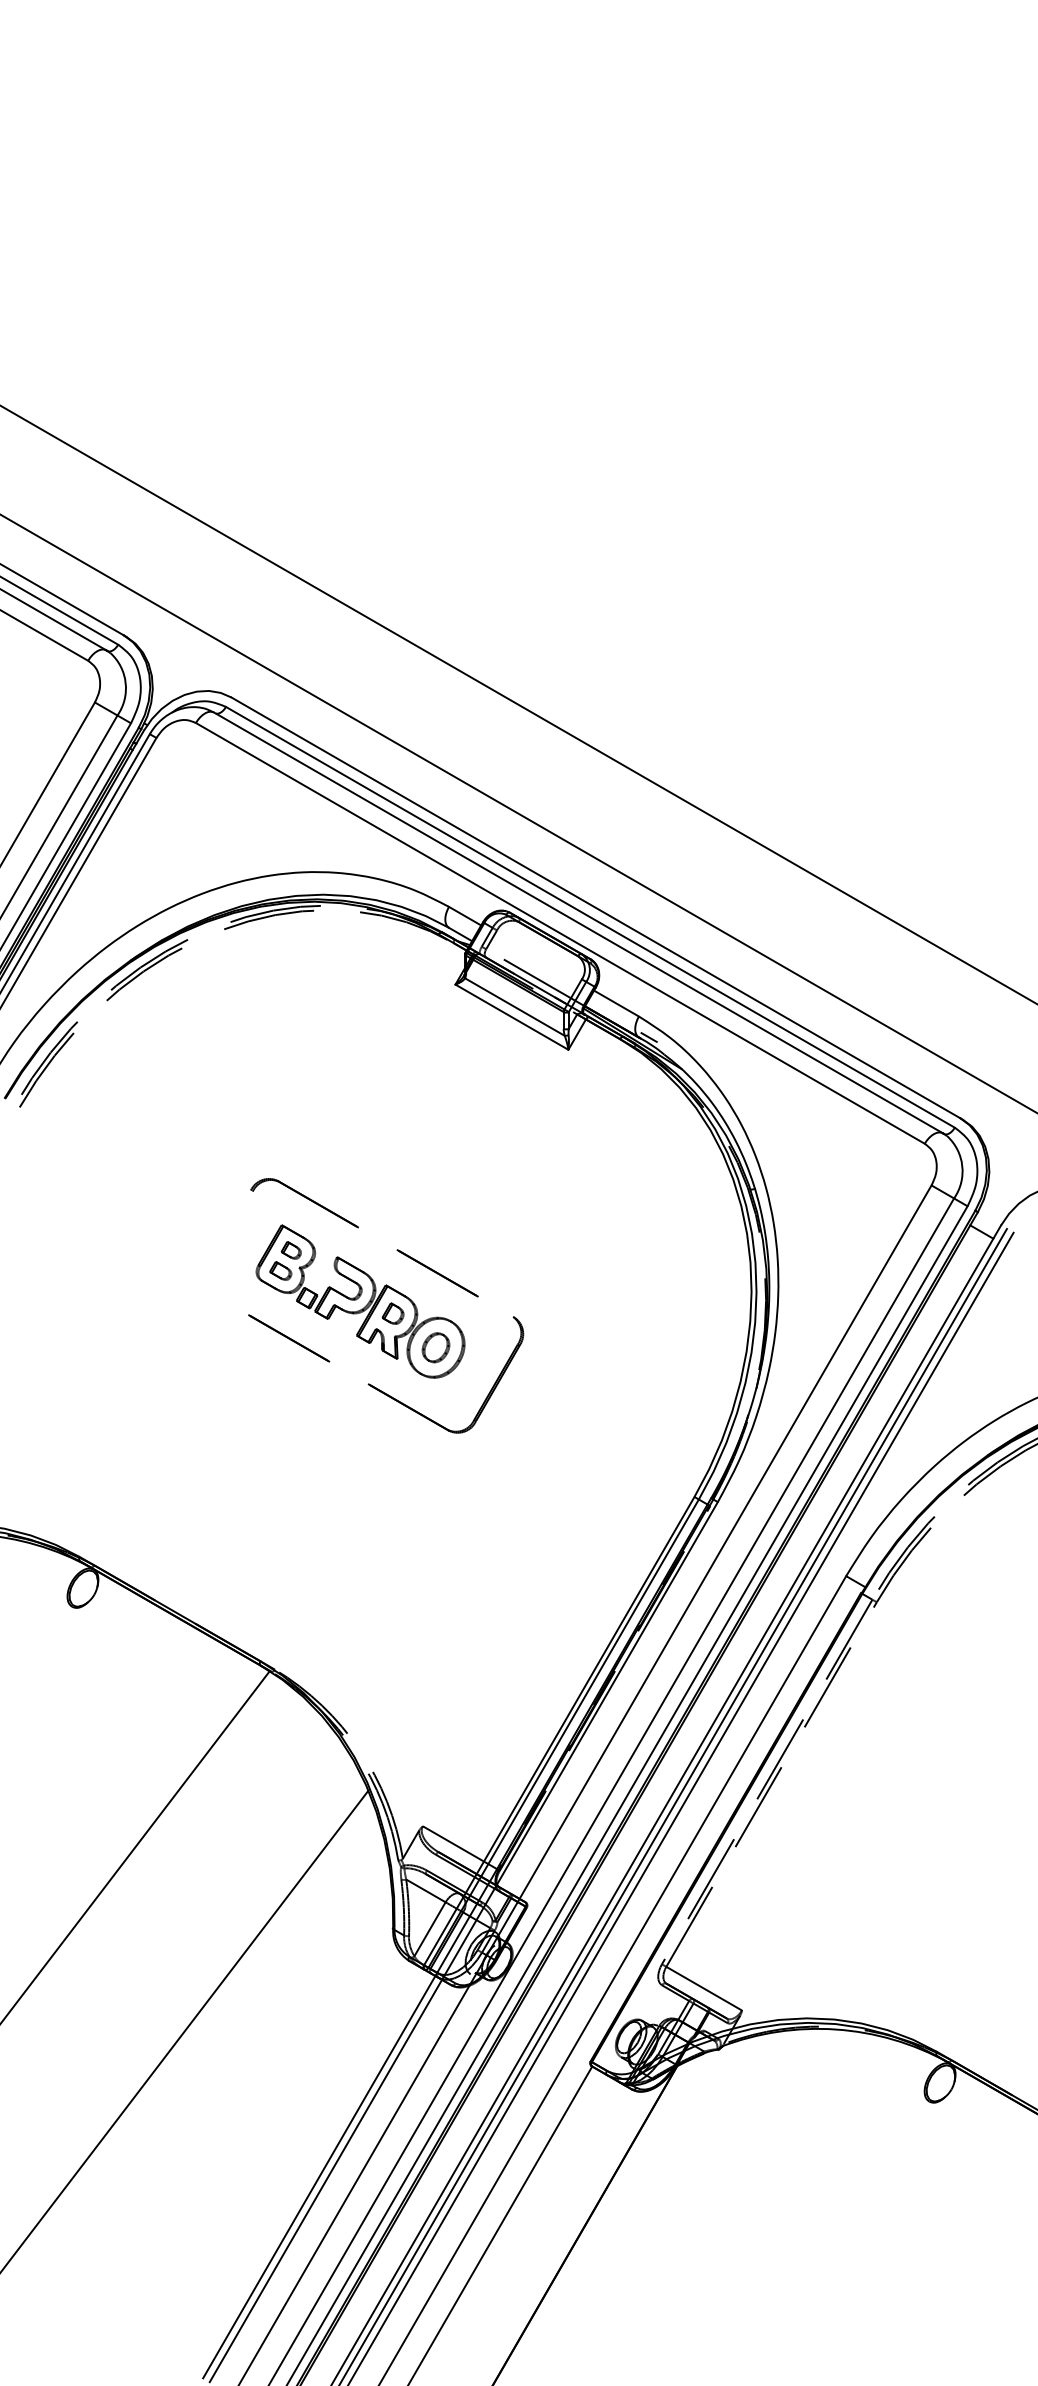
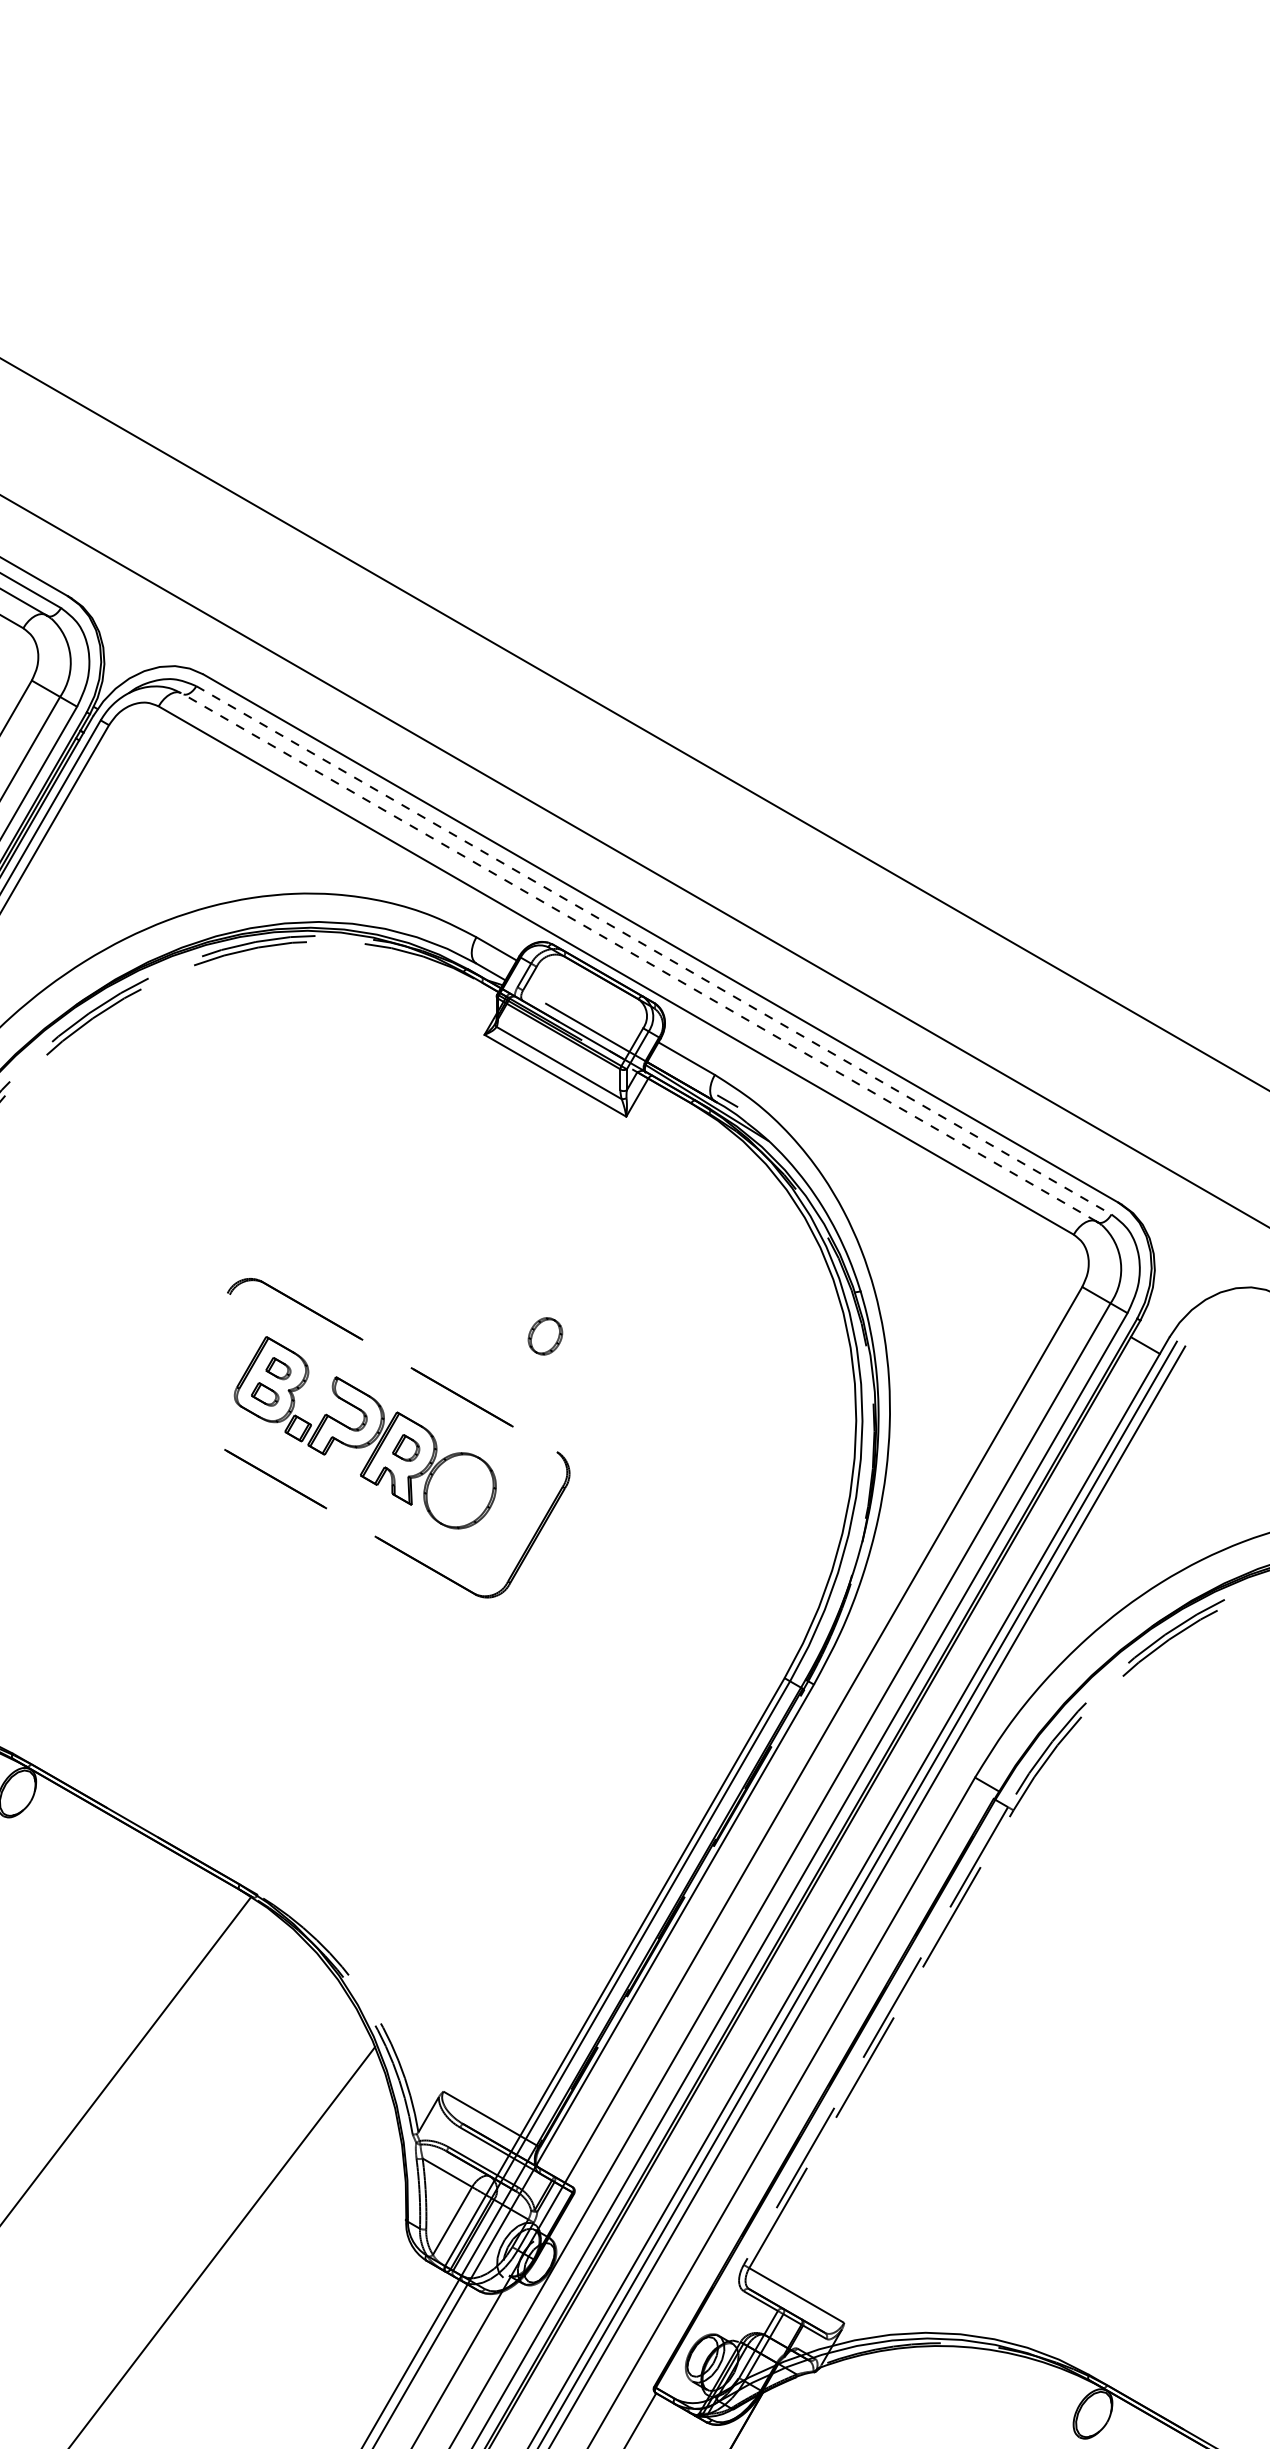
line: (590, 917) -> (654, 950), solid -> dashed
line: (578, 922) -> (638, 956), solid -> dashed
part: (435, 1347) -> (544, 1336), moved

